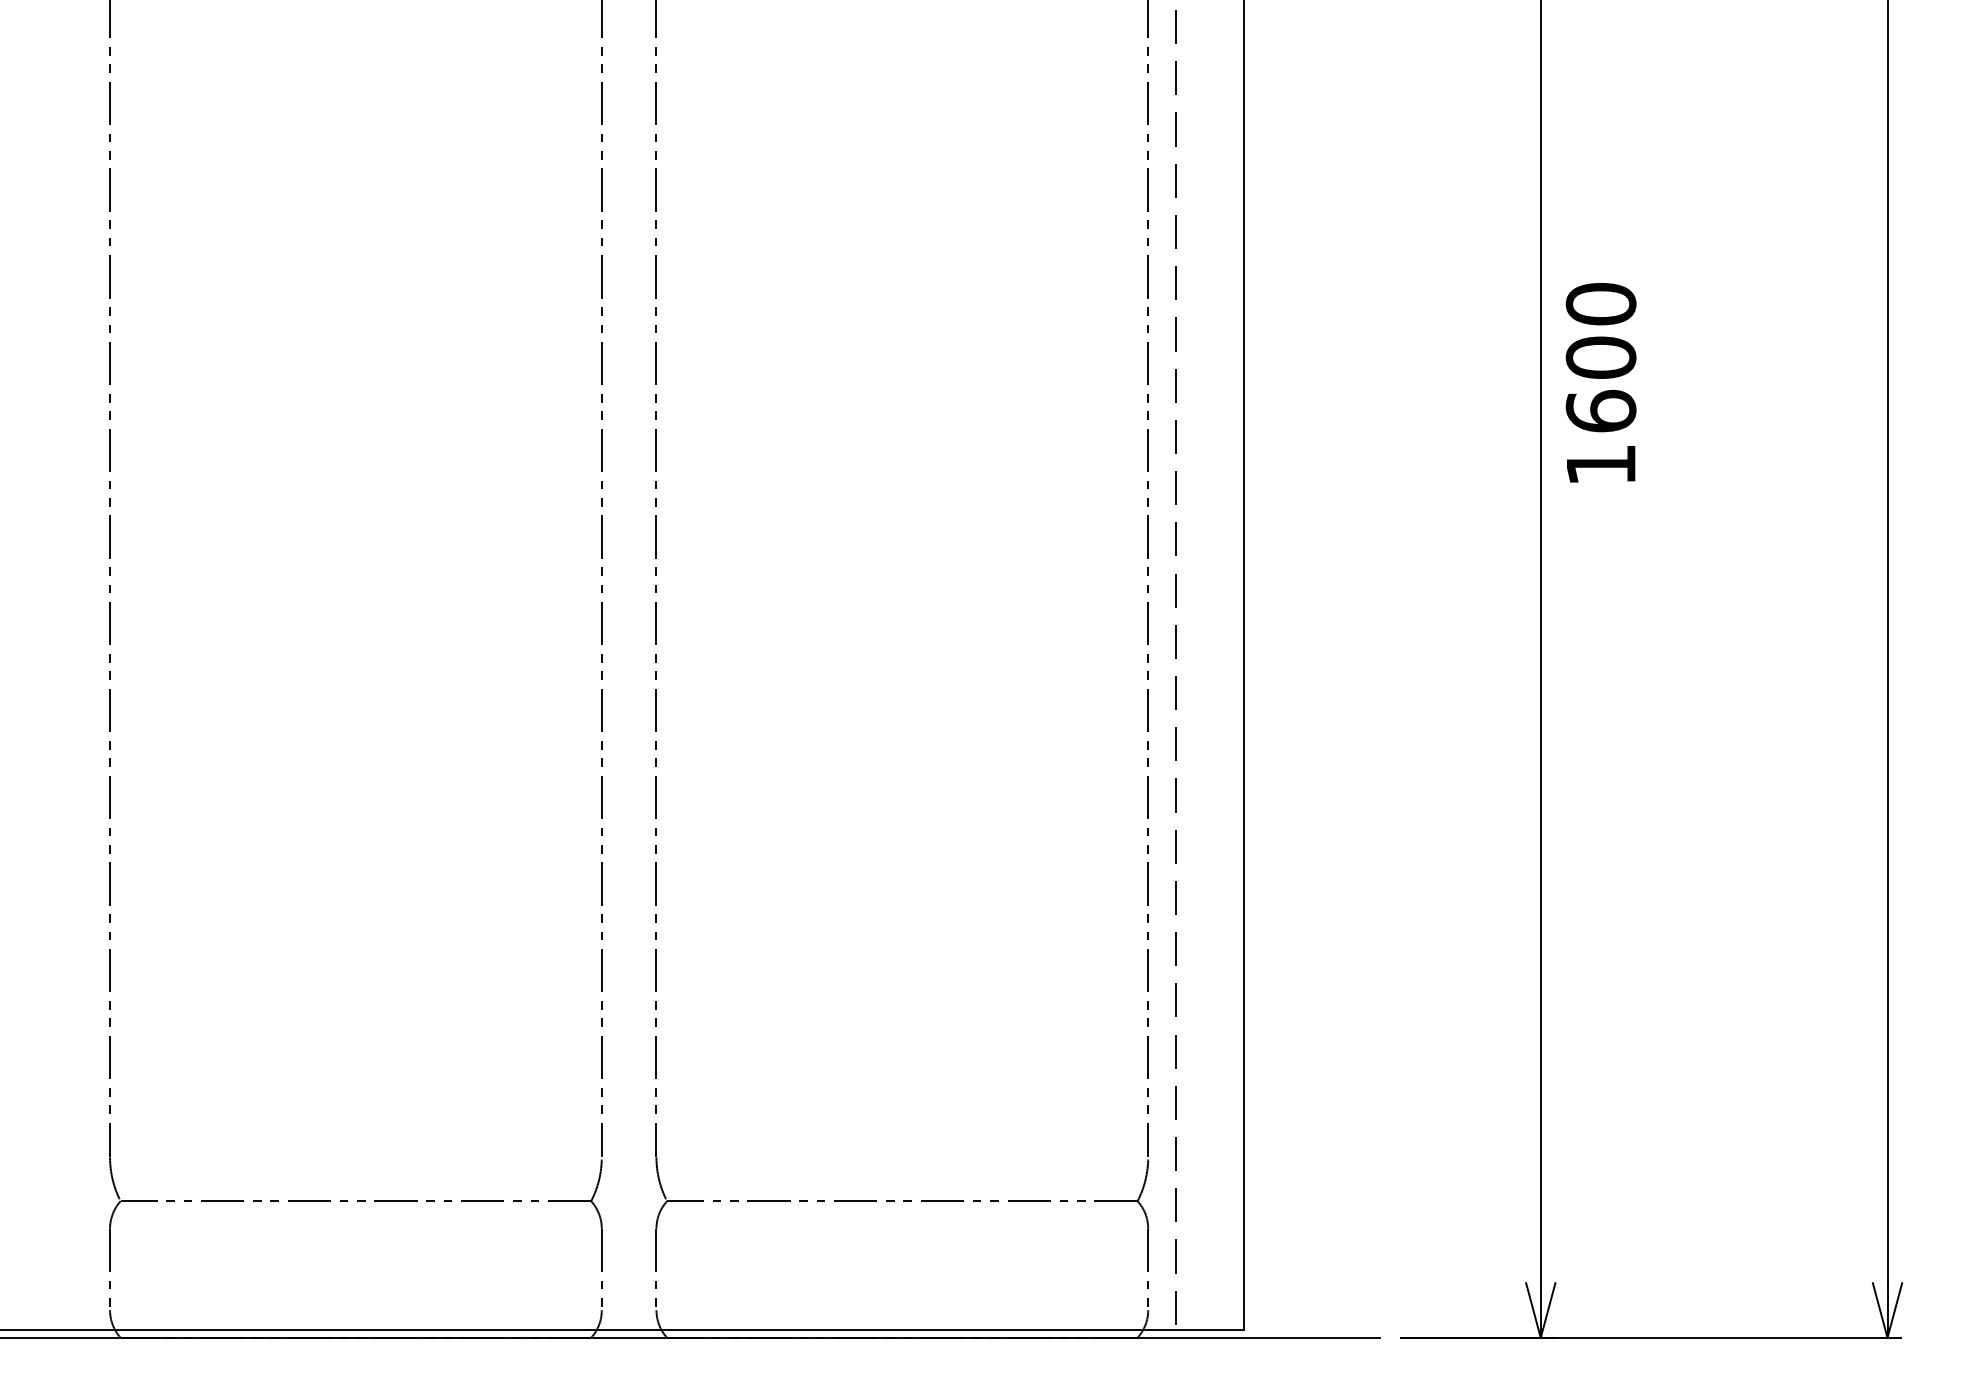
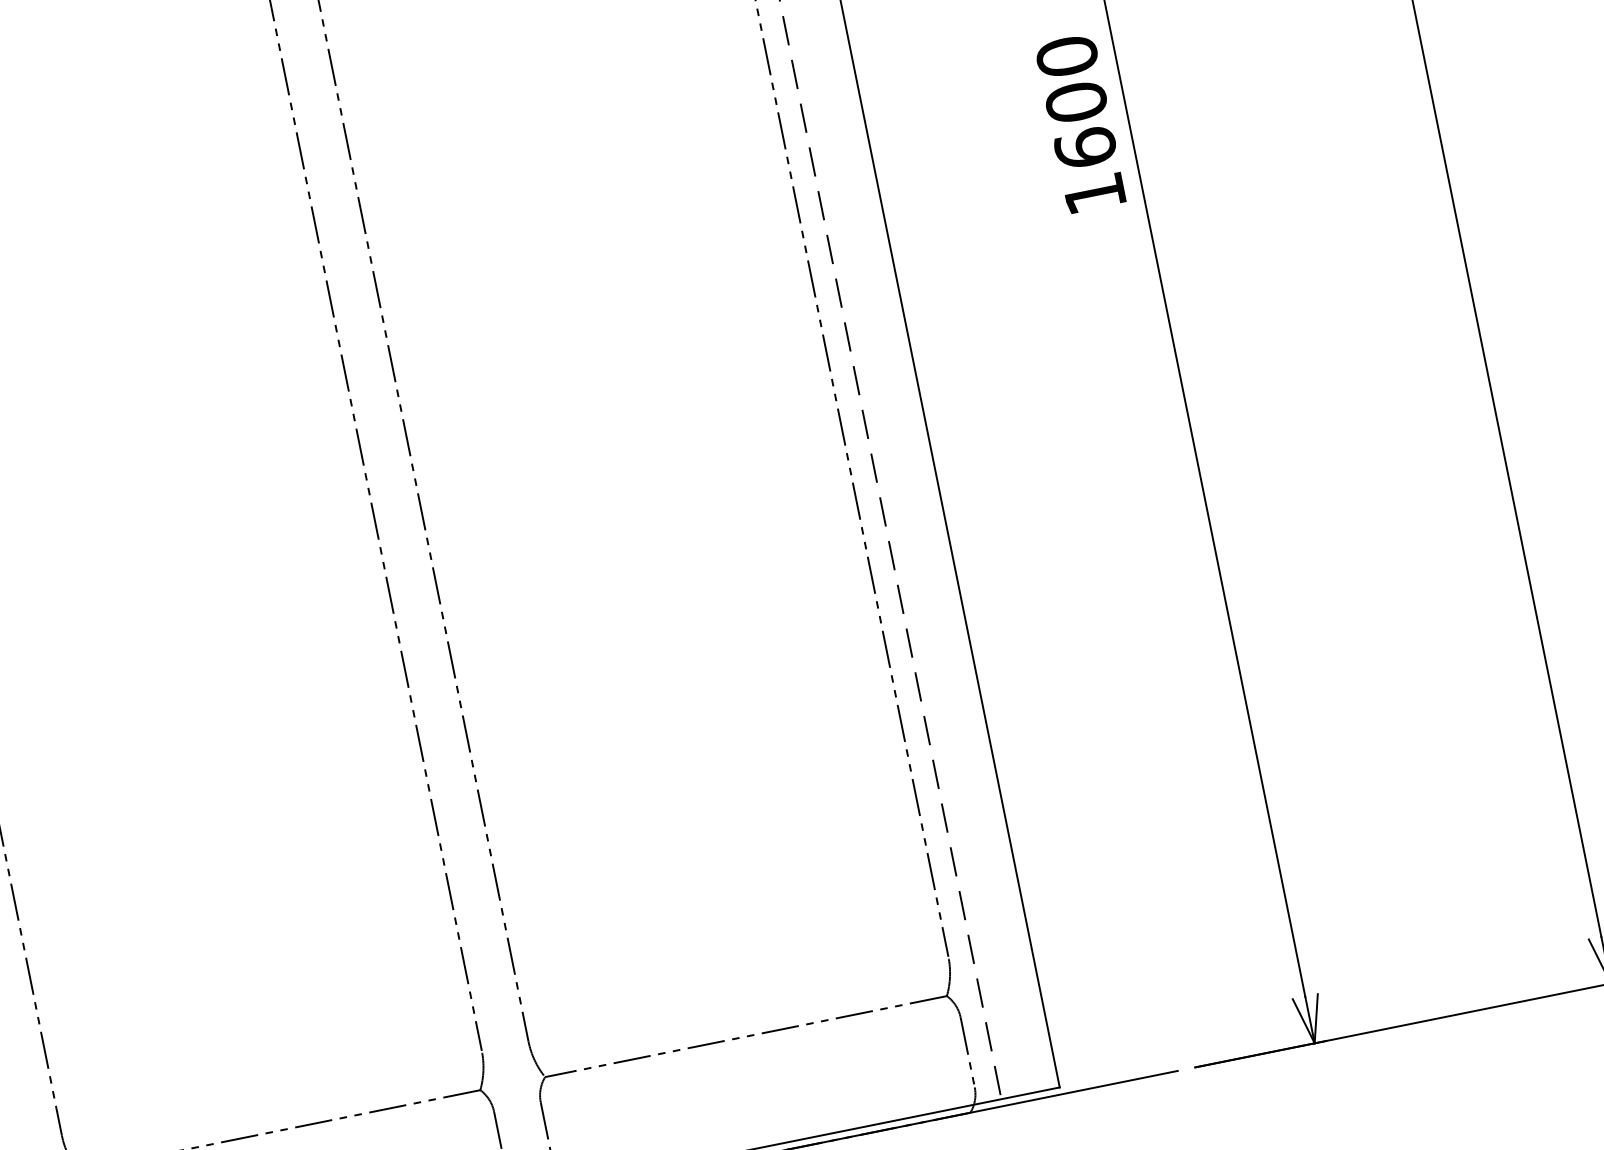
text: (1600, 382) -> (1080, 123), moved

